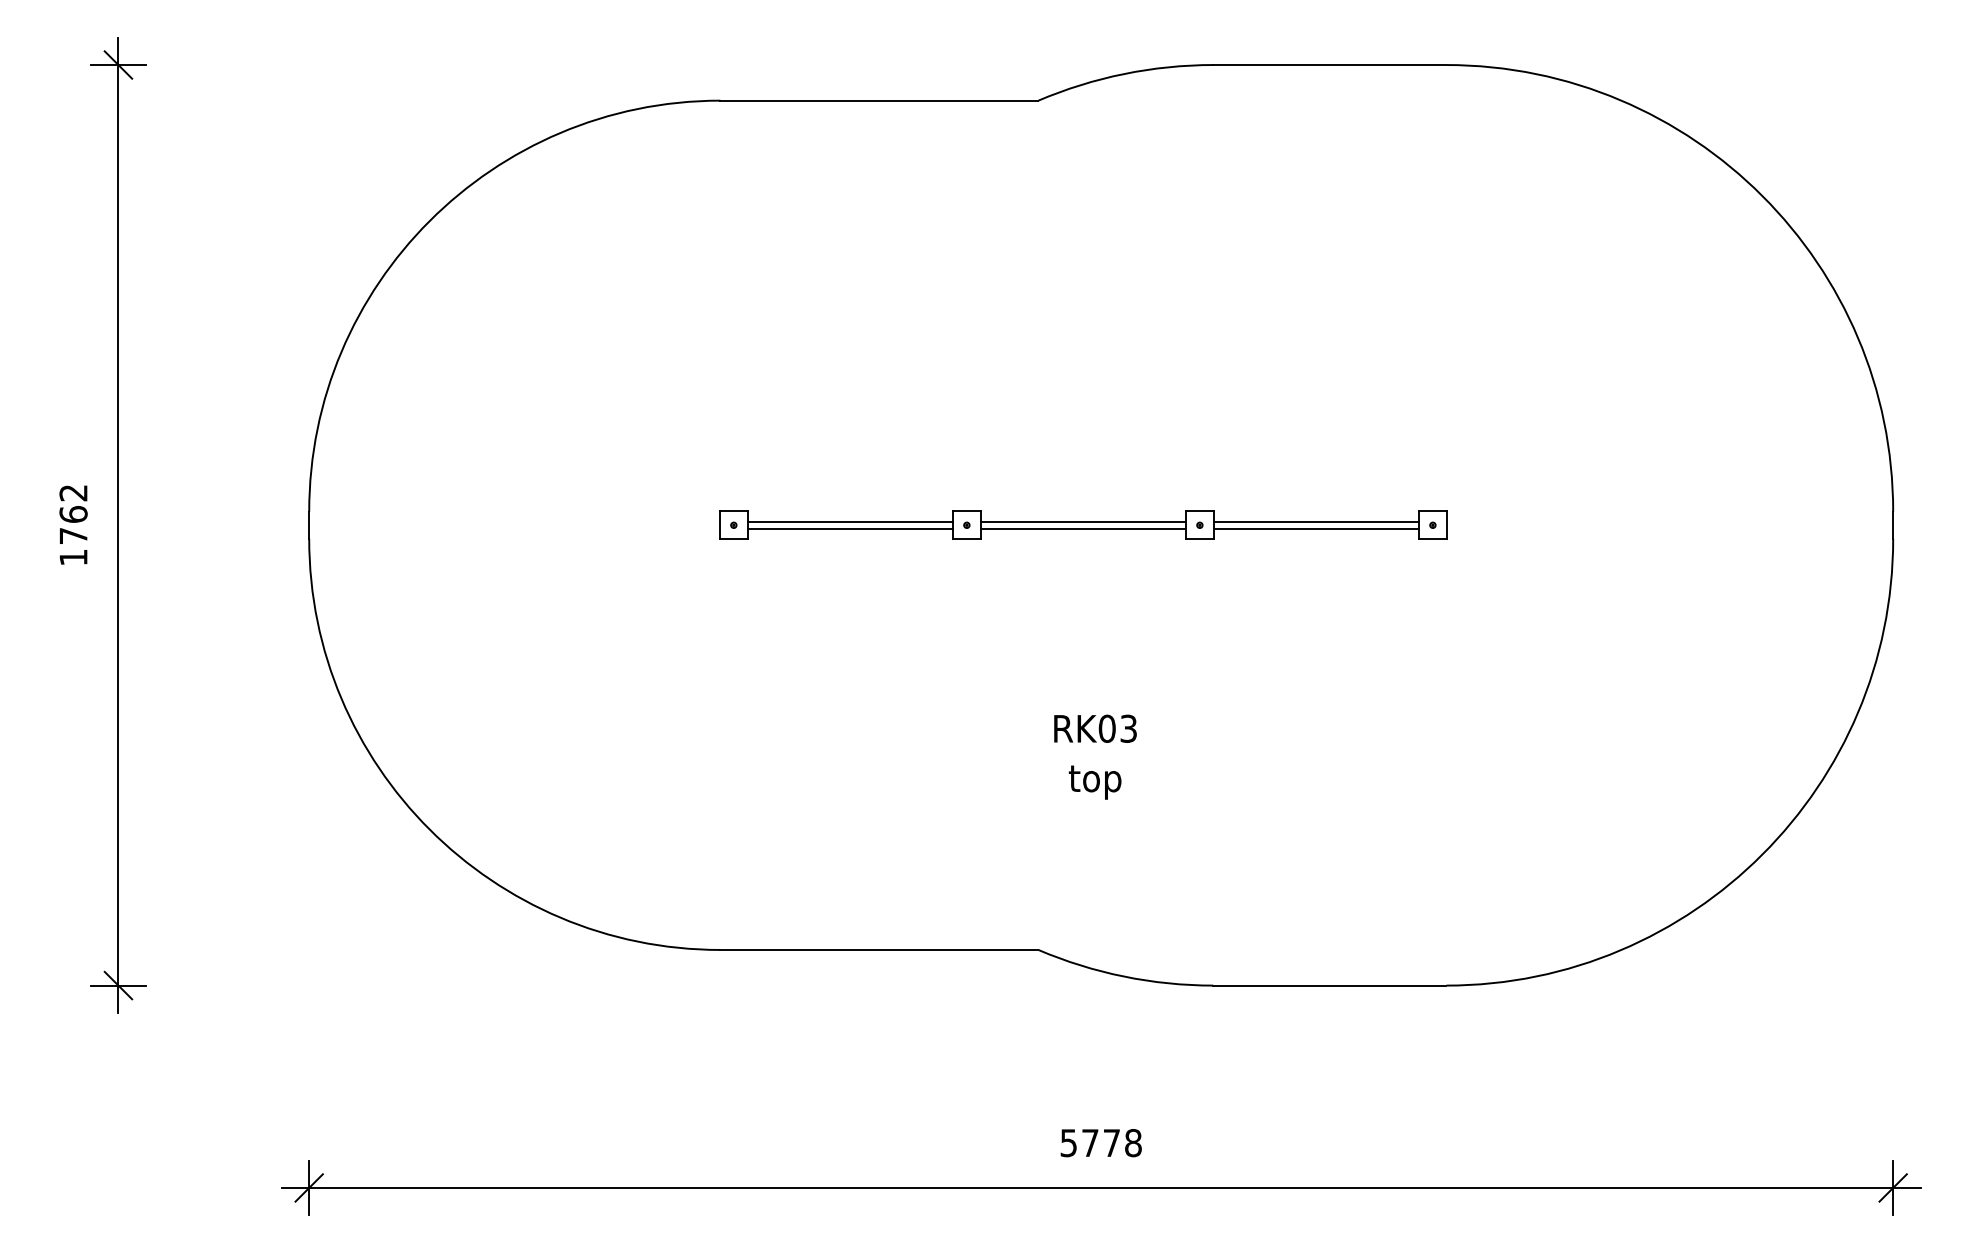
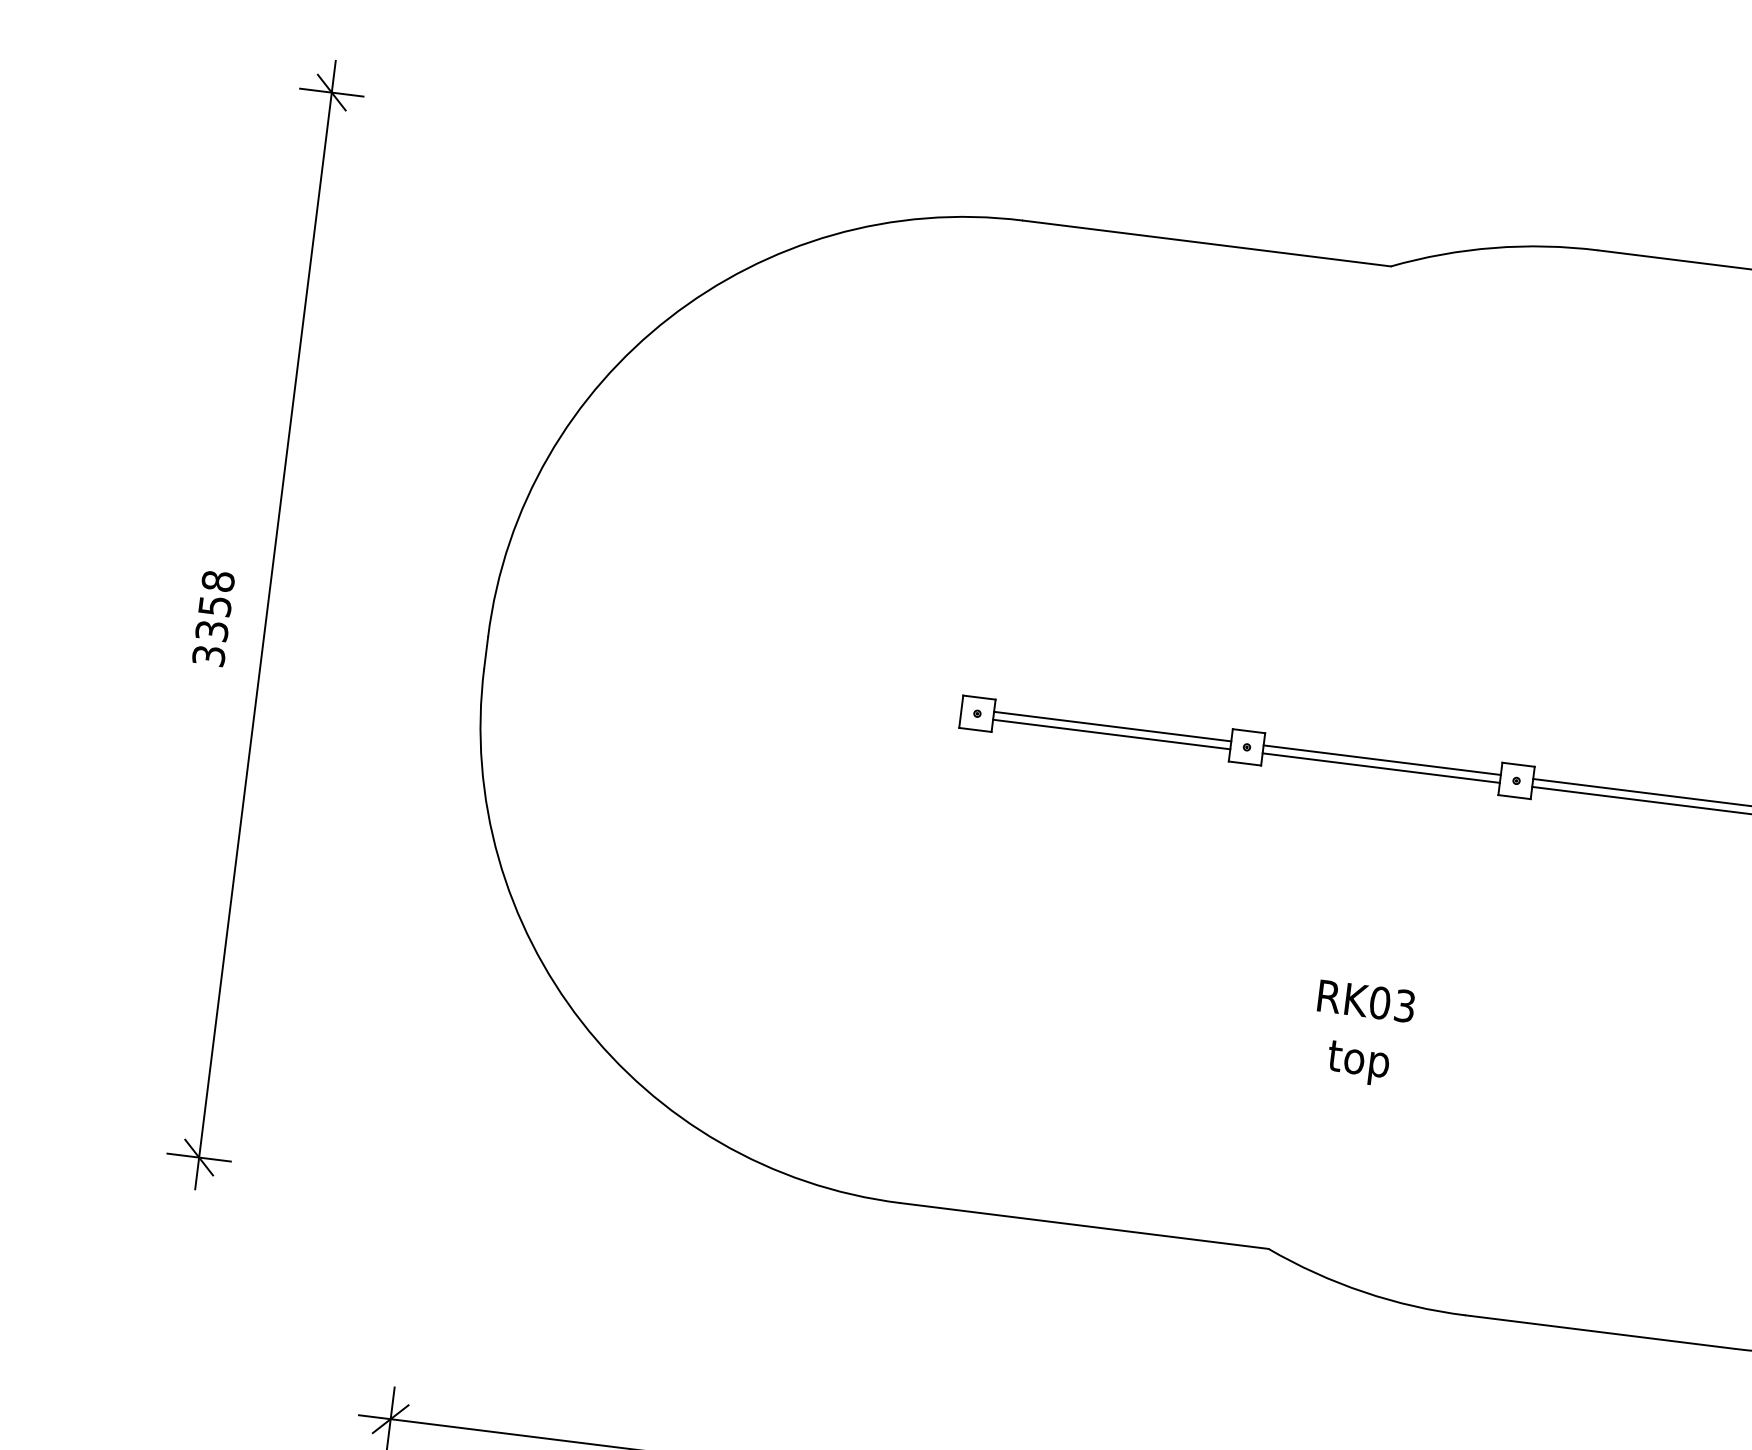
text: (73, 524) -> (213, 617), 1762 -> 3358

